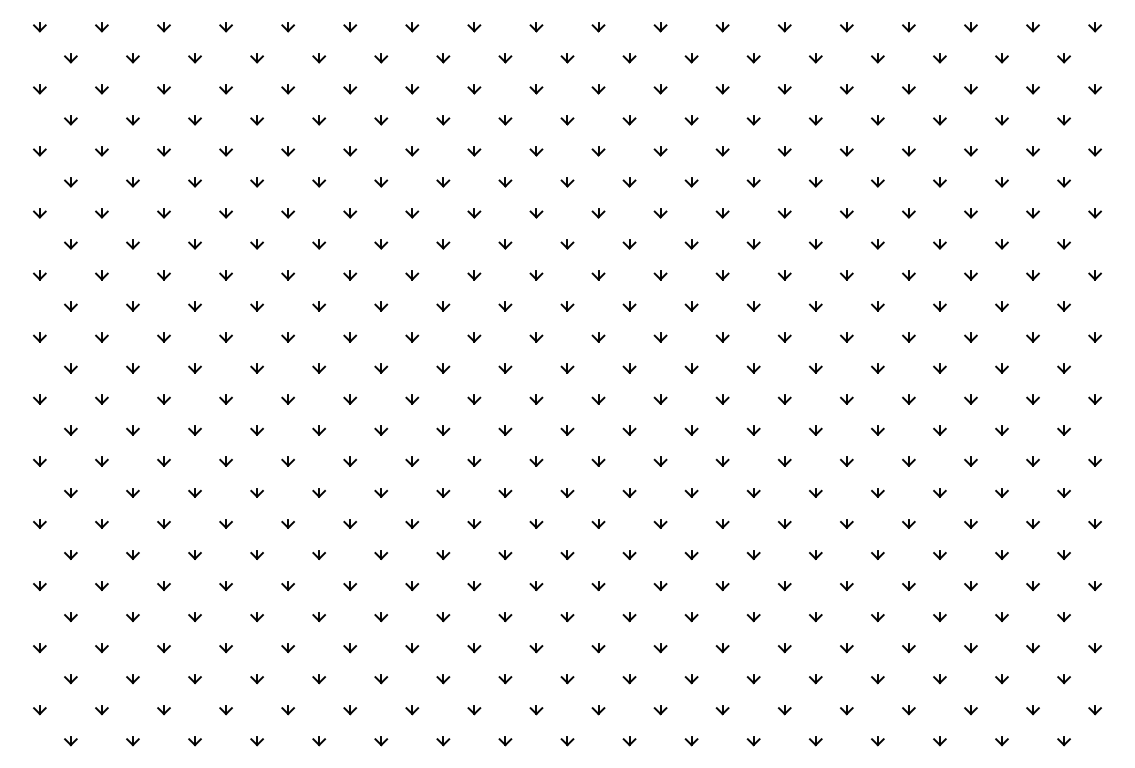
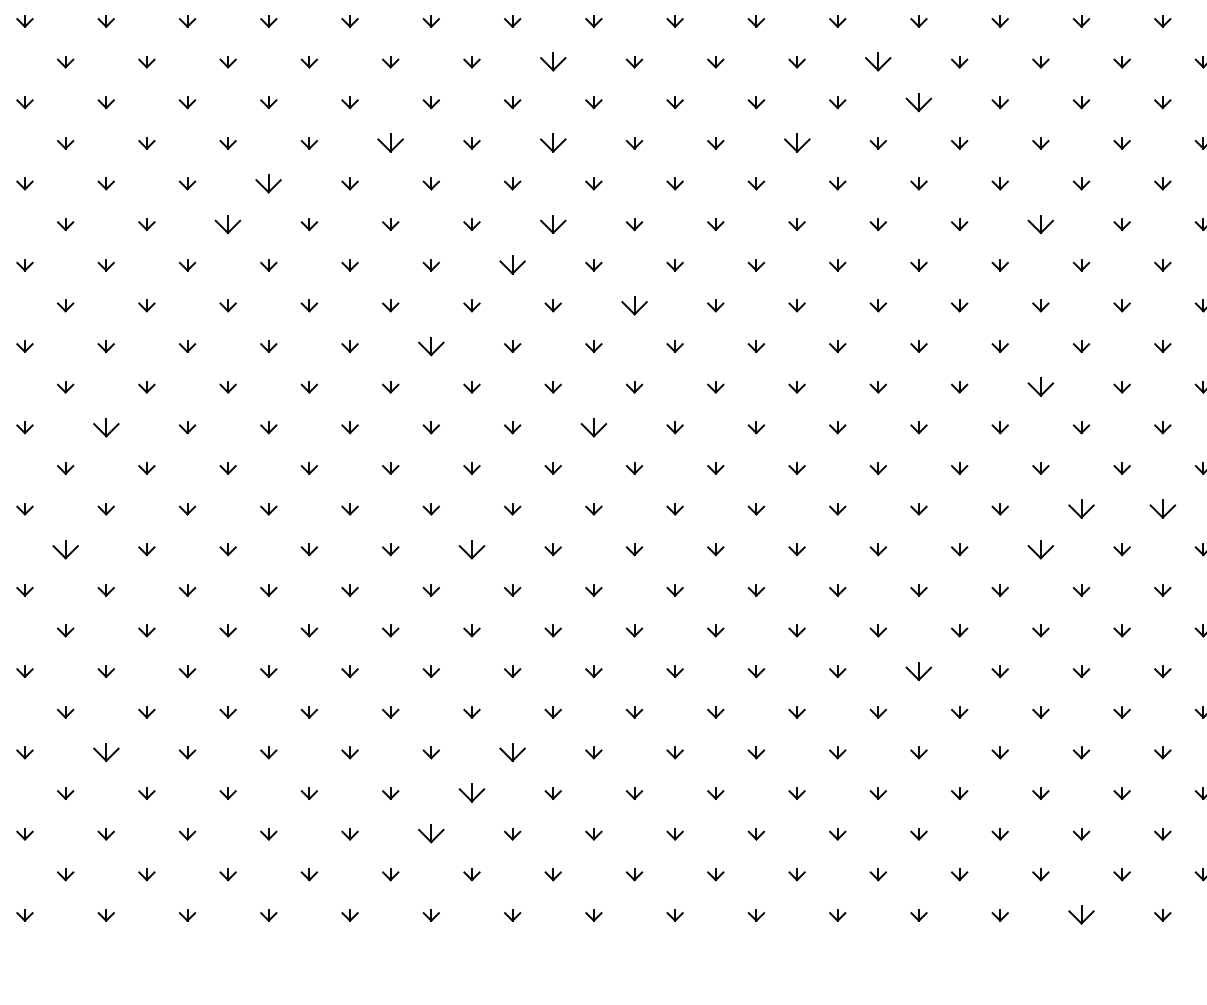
part: (598, 89) -> (553, 62), size x1.6
part: (846, 89) -> (877, 62), size x1.6
part: (877, 120) -> (918, 103), size x1.6
part: (474, 151) -> (390, 143), size x1.6
part: (598, 151) -> (553, 143), size x1.6
part: (784, 151) -> (796, 143), size x1.6
part: (381, 182) -> (269, 184), size x1.6
part: (350, 213) -> (228, 224), size x1.6
part: (598, 213) -> (553, 224), size x1.6
part: (970, 213) -> (1040, 224), size x1.6
part: (567, 244) -> (512, 265), size x1.6
part: (660, 275) -> (634, 305), size x1.6
part: (505, 306) -> (431, 346), size x1.6
part: (970, 337) -> (1040, 387), size x1.6
part: (256, 368) -> (105, 427), size x1.6
part: (629, 368) -> (593, 427), size x1.6
part: (1001, 430) -> (1080, 508), size x1.6
part: (1063, 430) -> (1162, 508), size x1.6
part: (225, 461) -> (64, 549), size x1.6
part: (536, 461) -> (472, 549), size x1.6
part: (970, 461) -> (1040, 549), size x1.6
part: (877, 554) -> (918, 671), size x1.6
part: (256, 617) -> (105, 753), size x1.6
part: (567, 617) -> (512, 753), size x1.6
part: (536, 648) -> (472, 794), size x1.6
part: (505, 679) -> (431, 834), size x1.6
part: (1001, 741) -> (1080, 916), size x1.6

